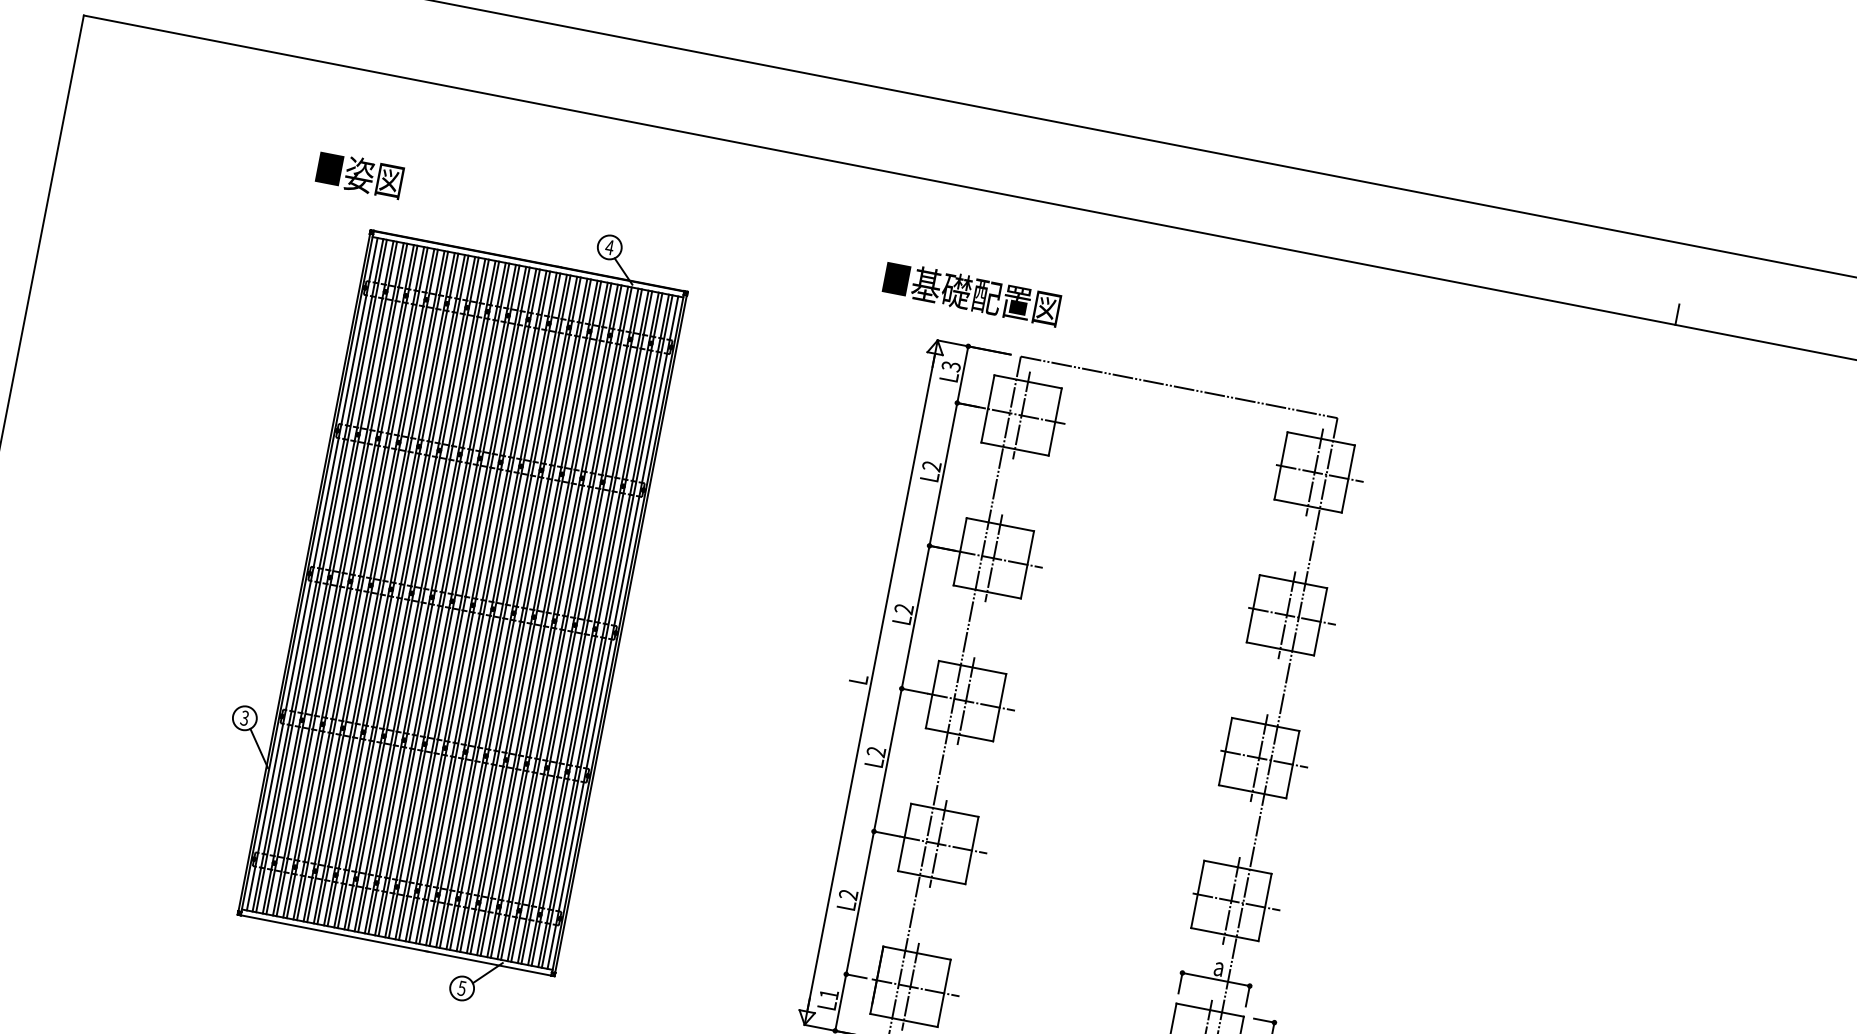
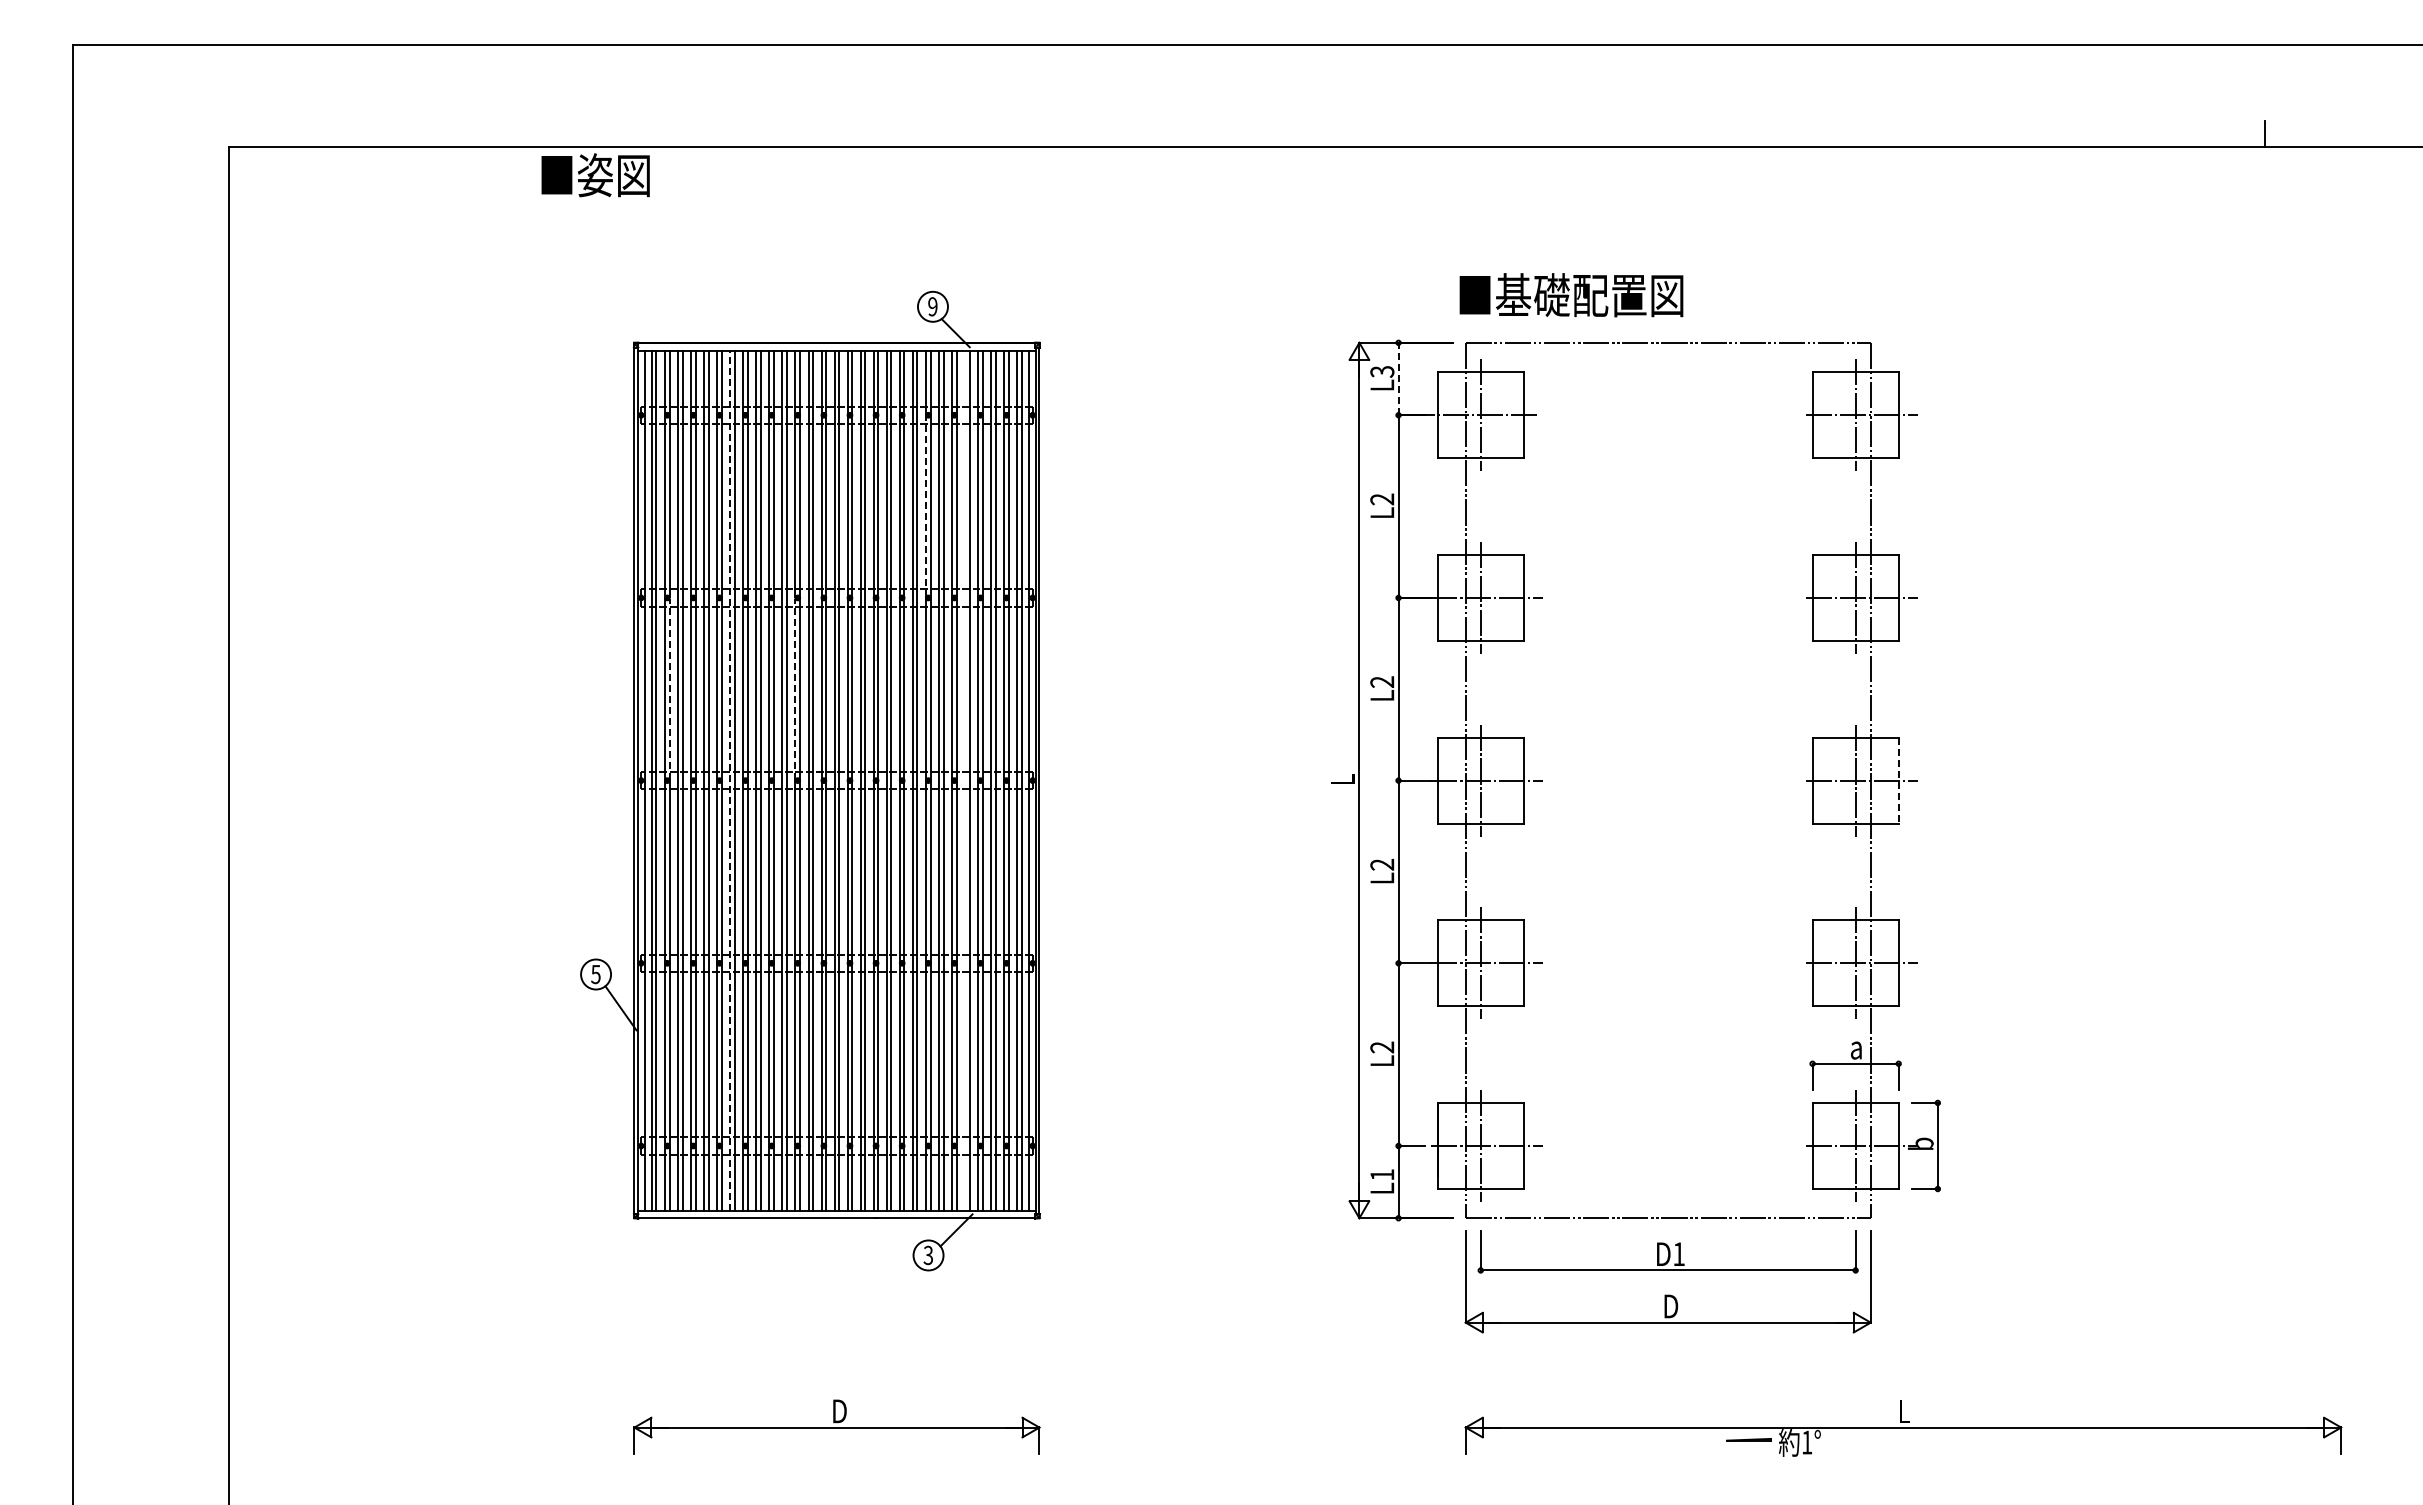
text: (359, 175) -> (595, 175), moved
text: (609, 247) -> (932, 306), 4 -> 9
text: (971, 294) -> (1571, 295), moved
line: (962, 374) -> (1398, 378), solid -> dashed
line: (573, 402) -> (925, 506), solid -> dashed
line: (345, 506) -> (669, 689), solid -> dashed
line: (444, 525) -> (795, 689), solid -> dashed
line: (379, 587) -> (730, 780), solid -> dashed
line: (563, 622) -> (965, 780), removed
text: (244, 717) -> (595, 973), 3 -> 5
line: (1292, 765) -> (1898, 781), solid -> dashed
text: (462, 987) -> (928, 1254), 5 -> 3

